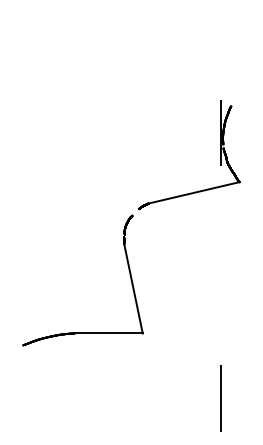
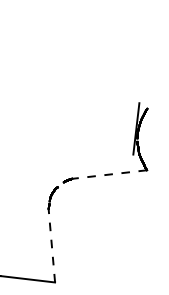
line: (194, 192) -> (109, 174), solid -> dashed
line: (133, 288) -> (51, 245), solid -> dashed

